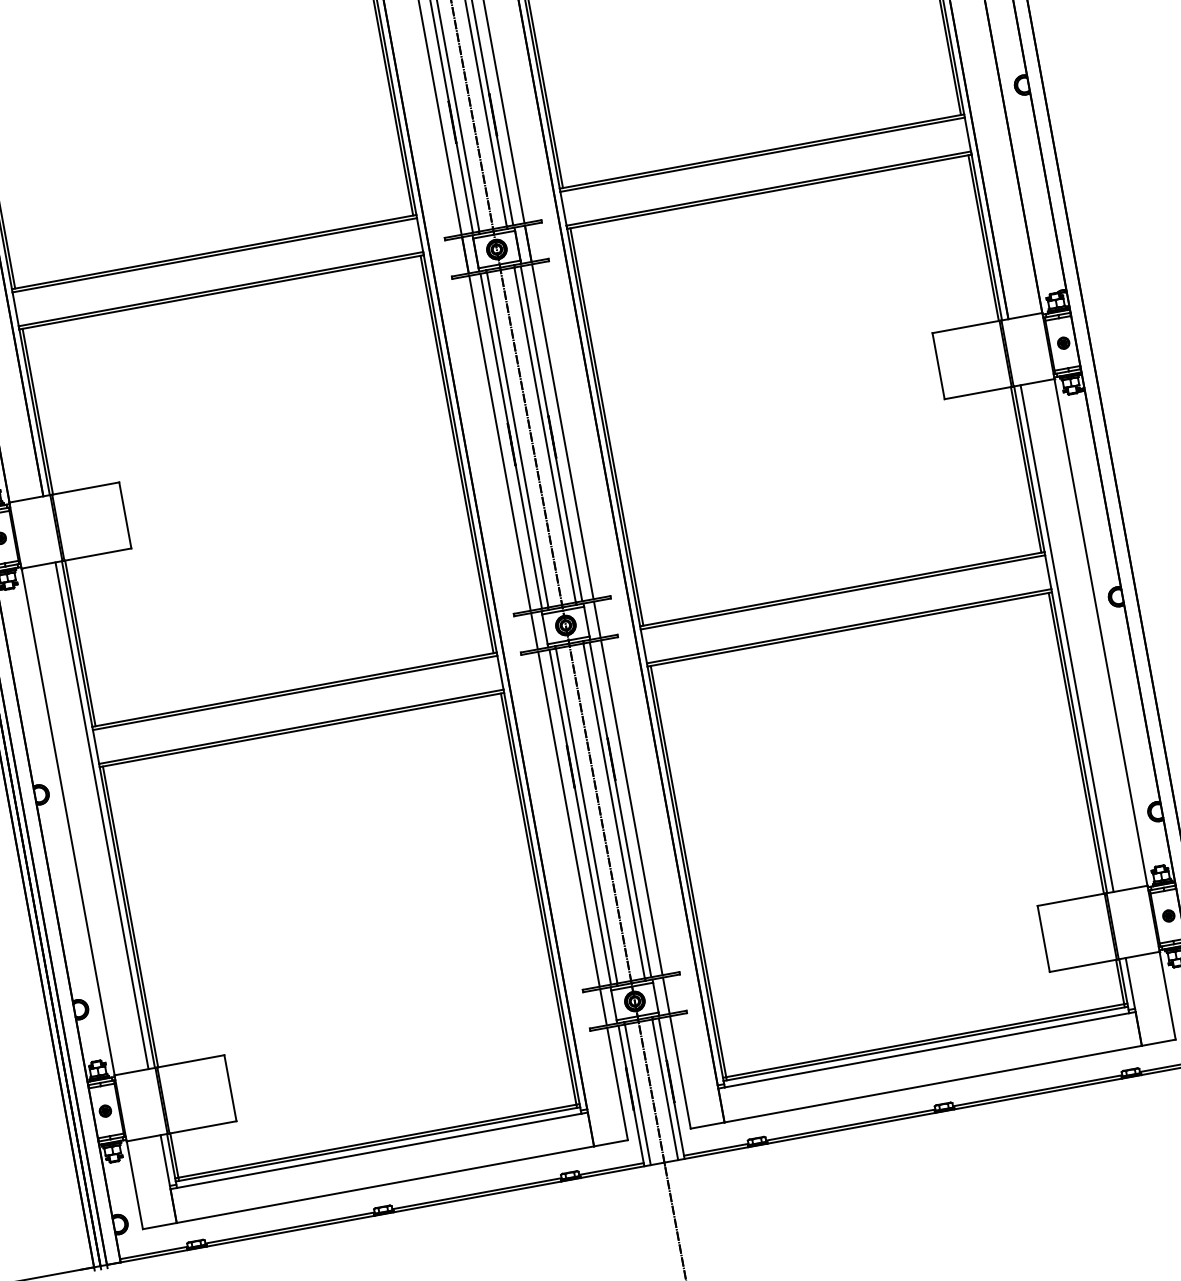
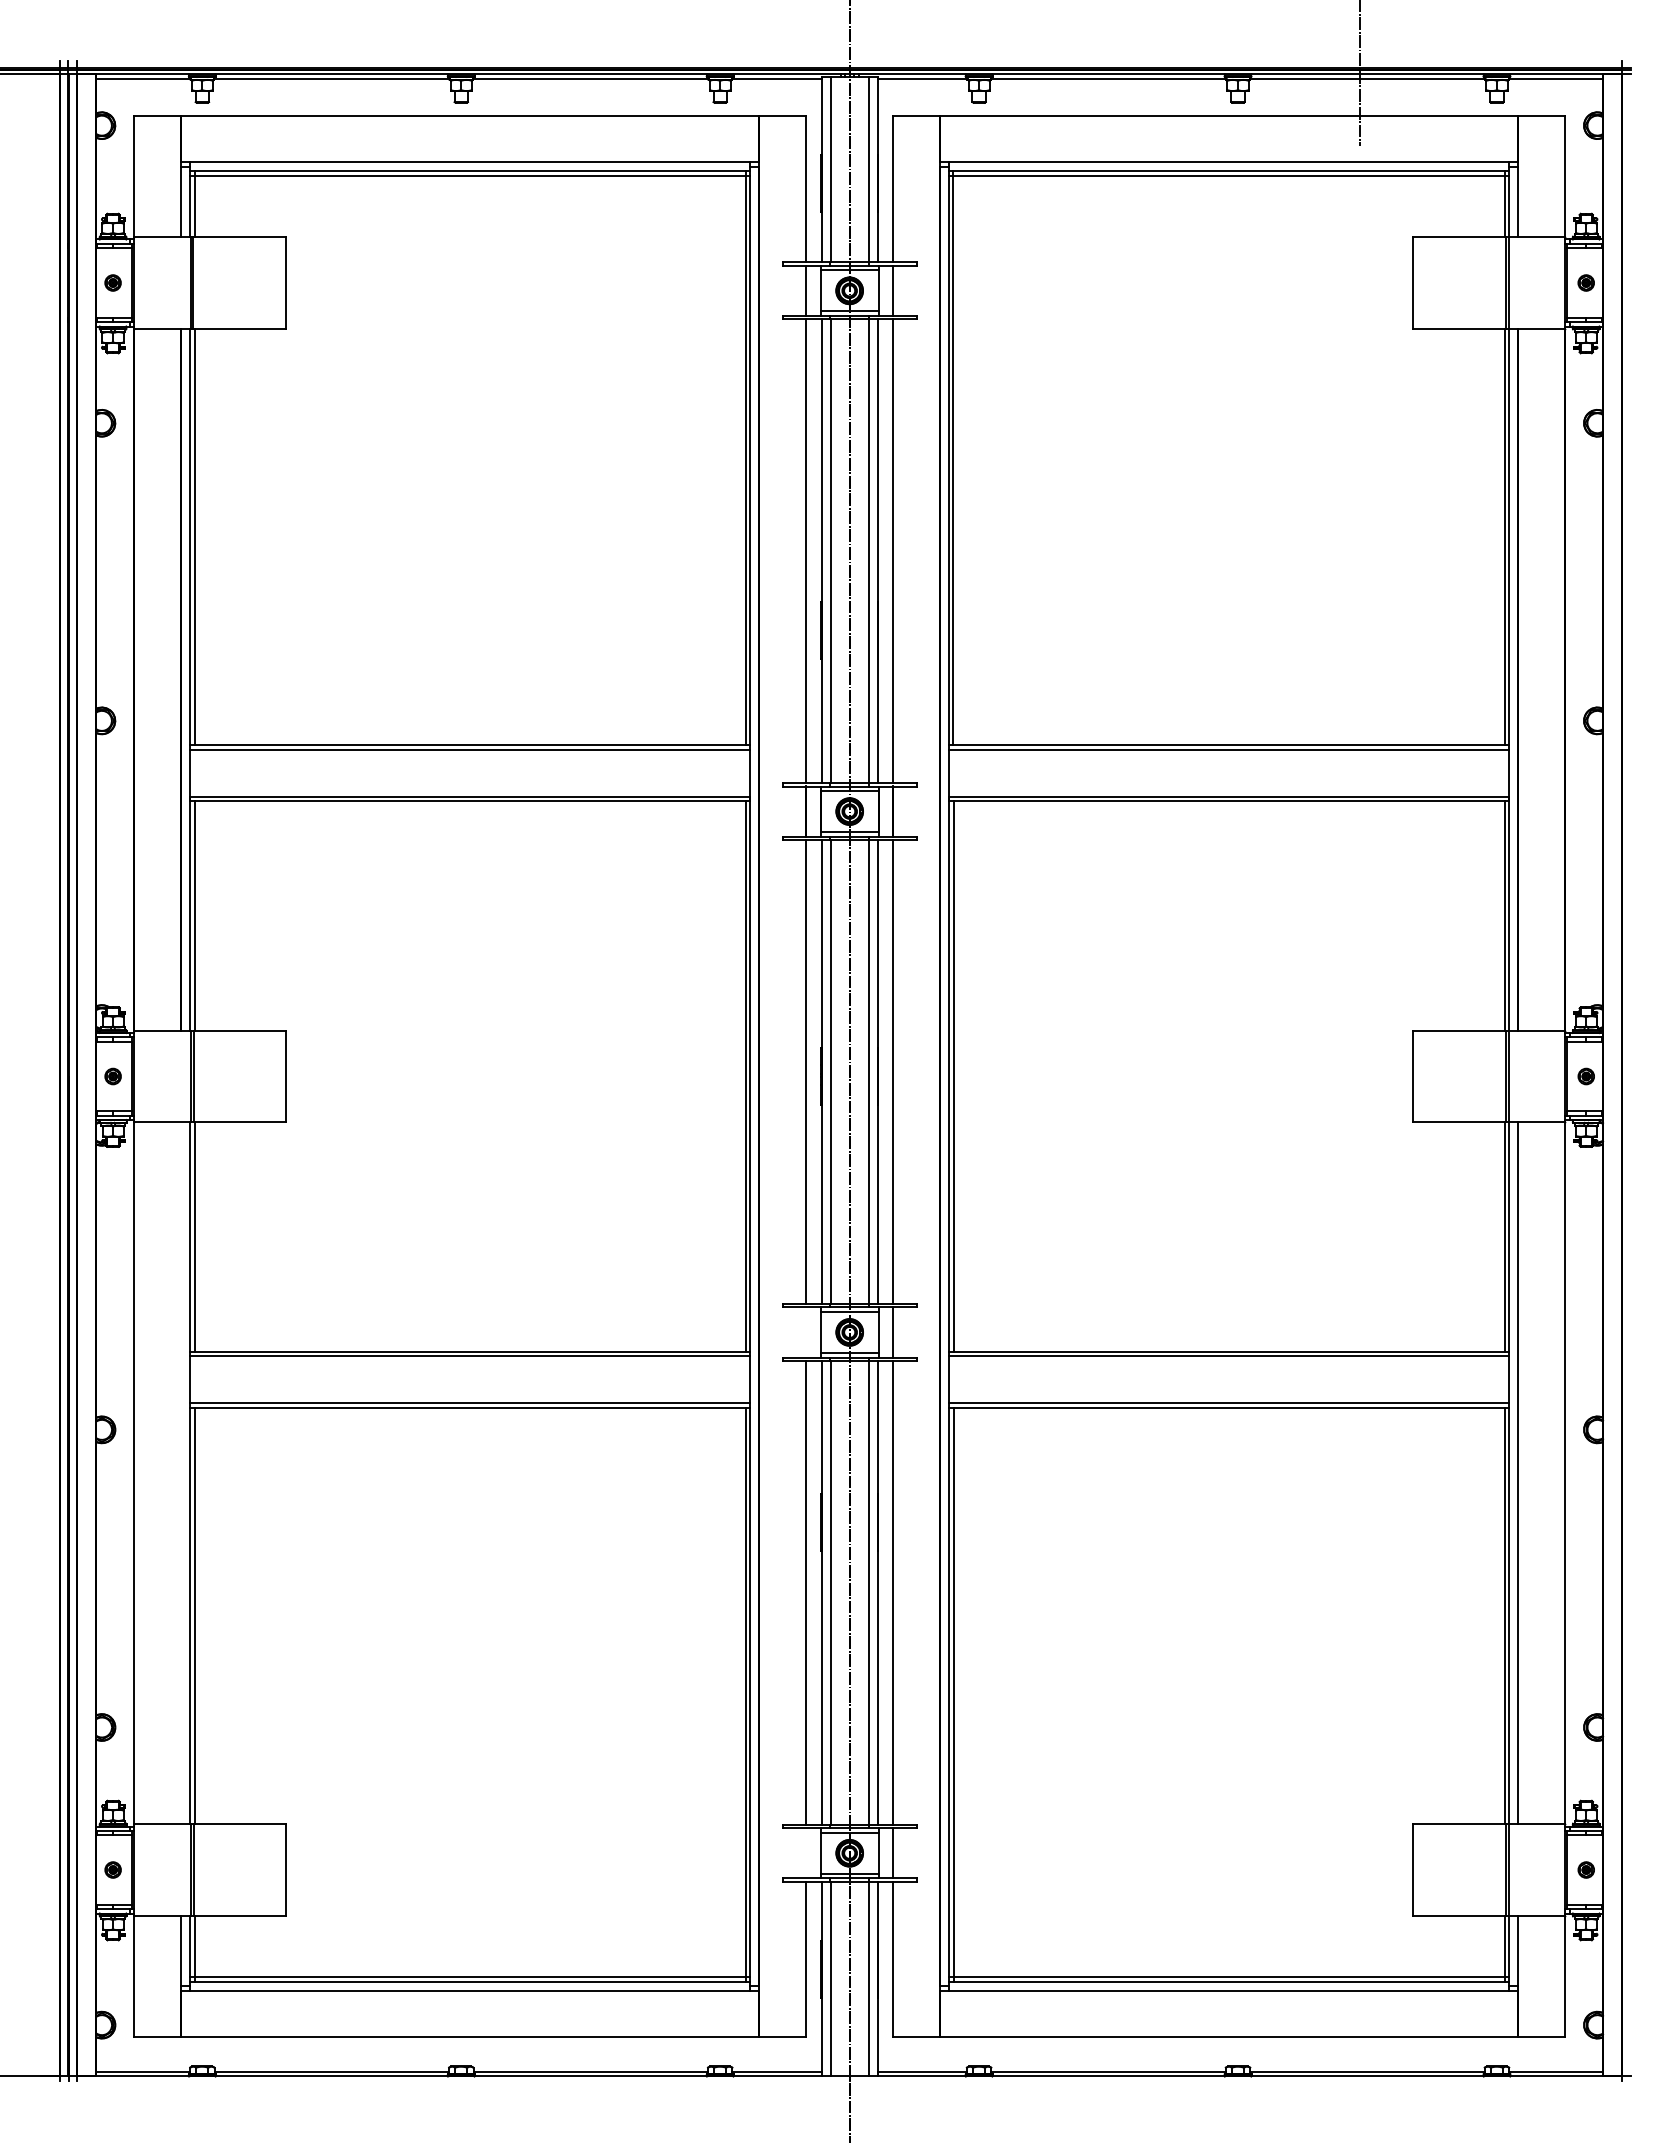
line: (534, 631) -> (806, 1332), removed
line: (102, 815) -> (181, 1473), removed
line: (603, 1007) -> (806, 1853), removed

